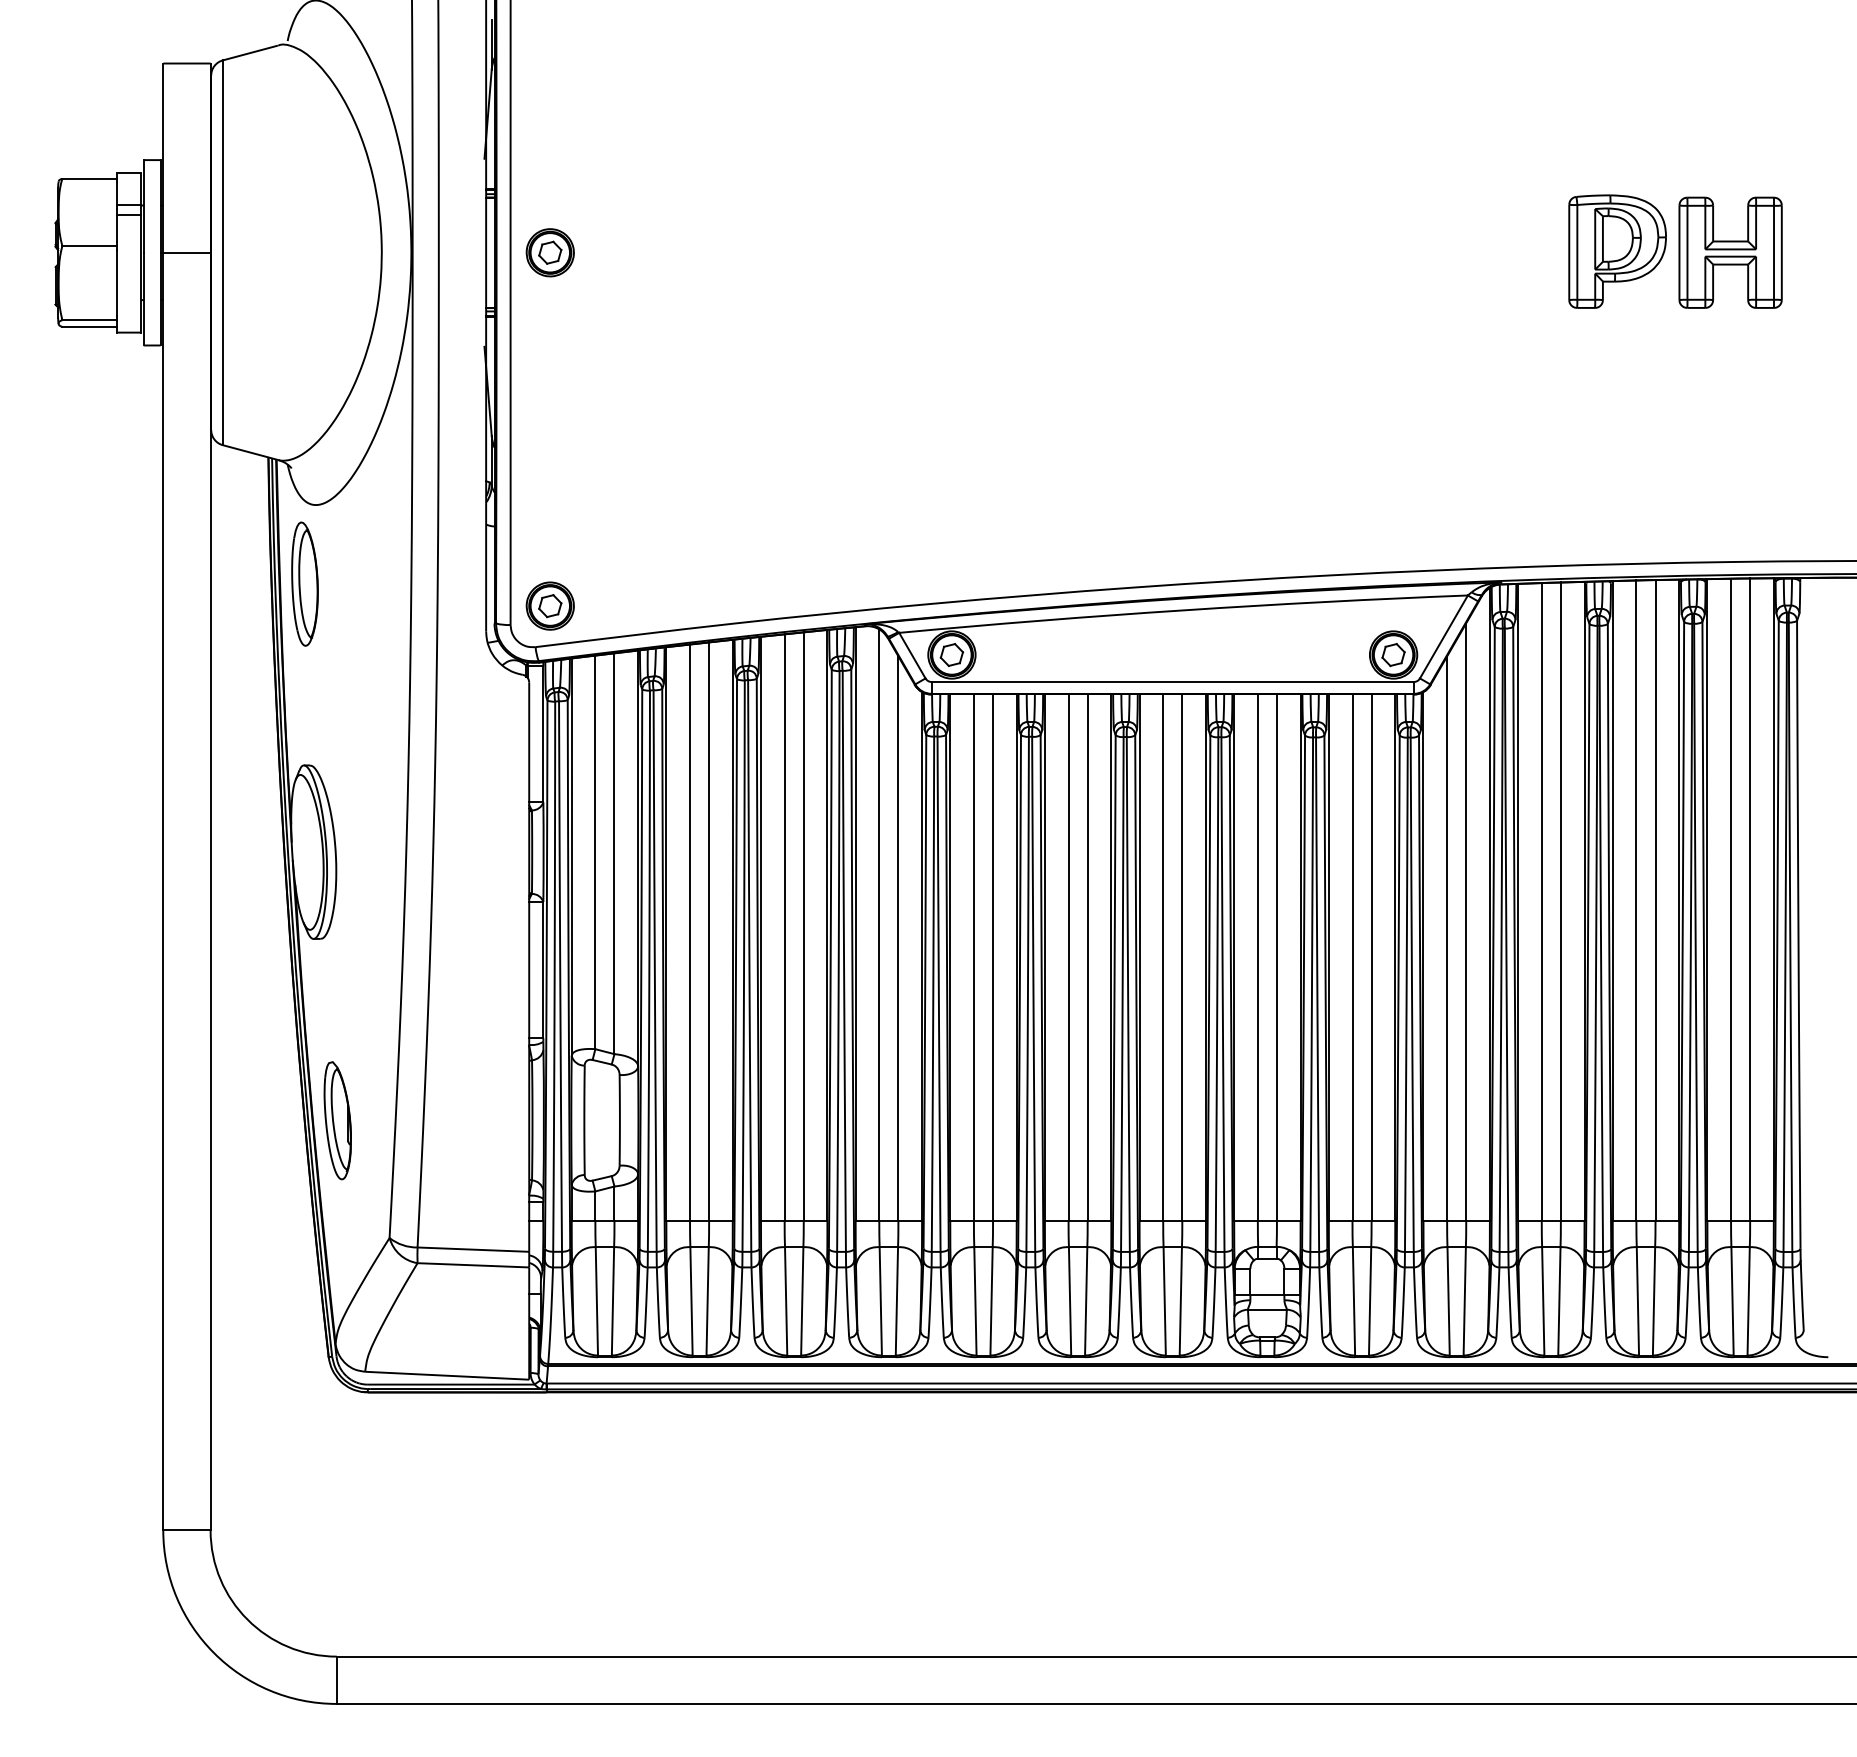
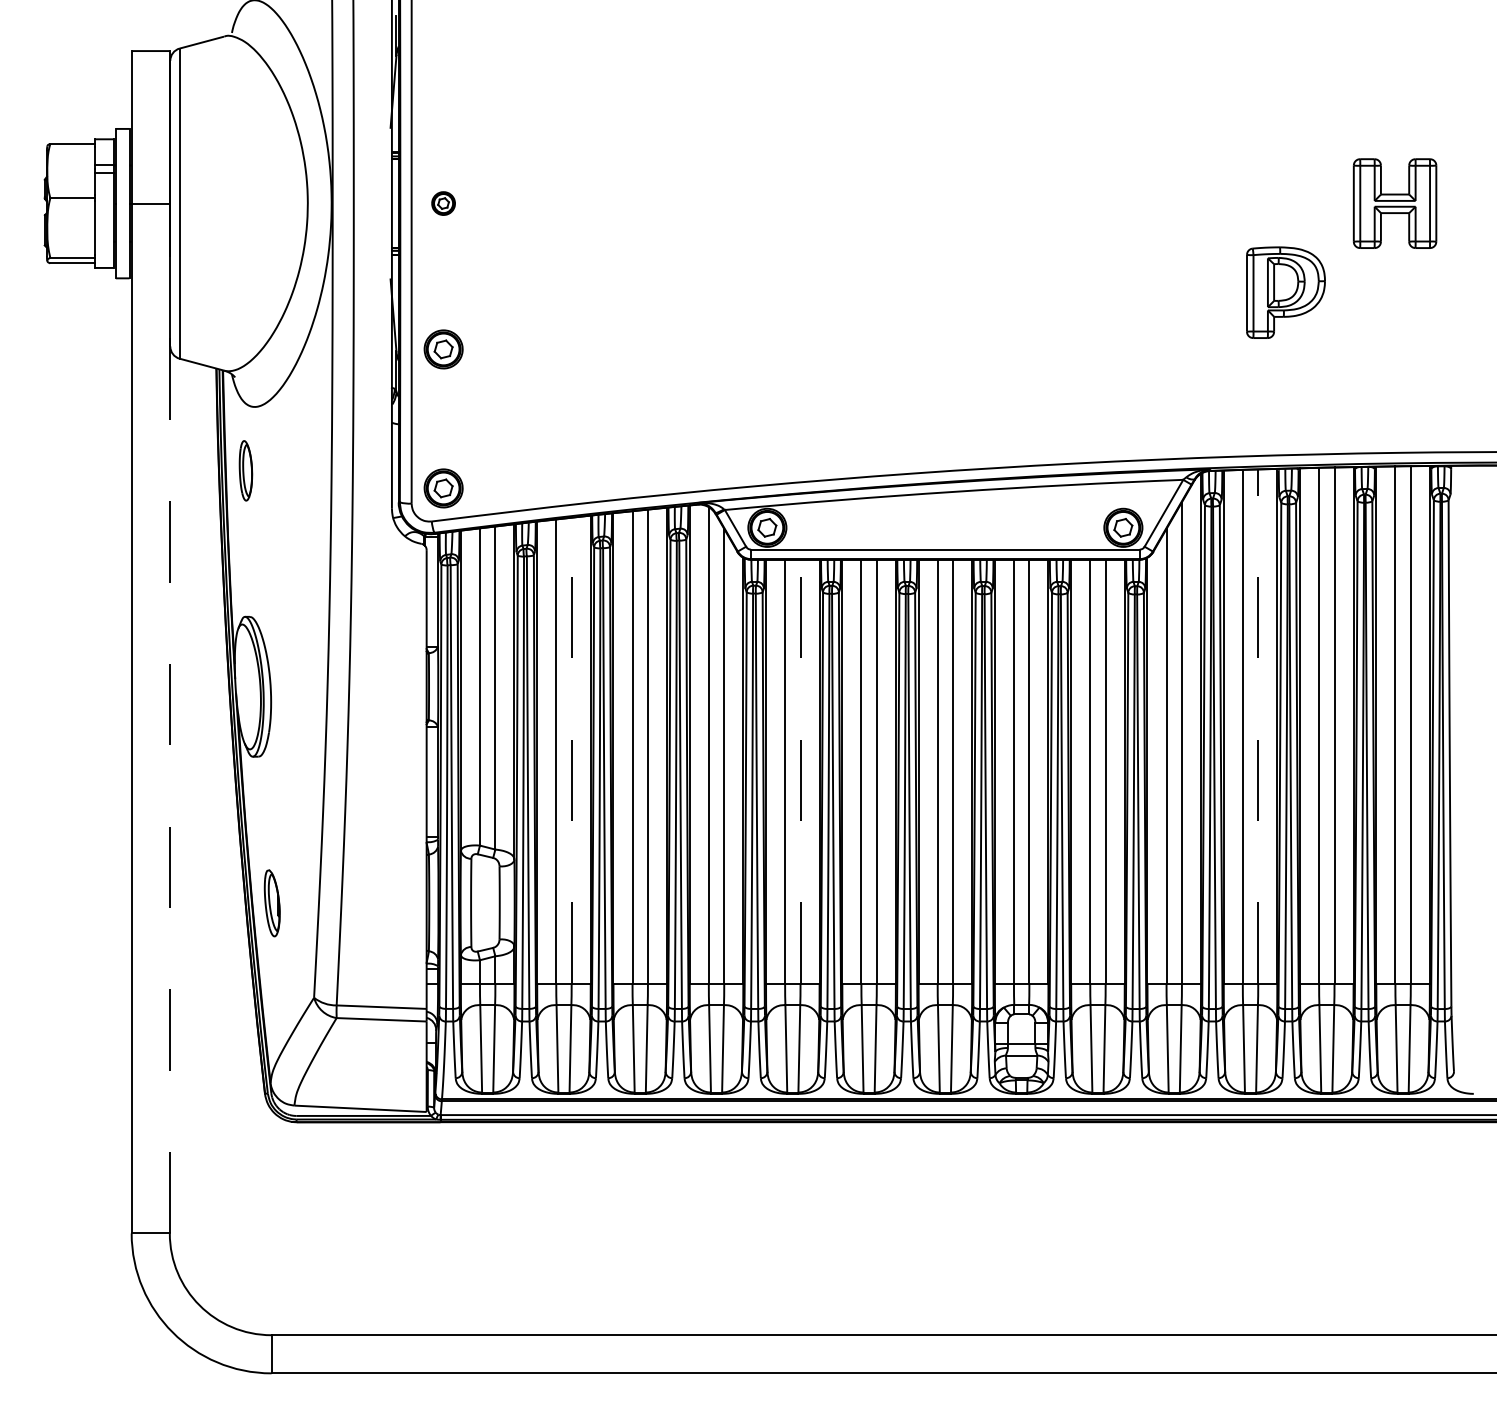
part: (1617, 251) -> (1285, 292), moved
part: (550, 252) -> (443, 203), size x0.6
part: (550, 433) -> (443, 349), added
part: (304, 583) -> (245, 470), size x0.6
line: (210, 891) -> (169, 718), solid -> dashed
line: (1561, 901) -> (1258, 726), solid -> dashed
line: (708, 931) -> (571, 750), solid -> dashed
line: (993, 957) -> (800, 771), solid -> dashed
part: (336, 1121) -> (271, 903), size x0.7

